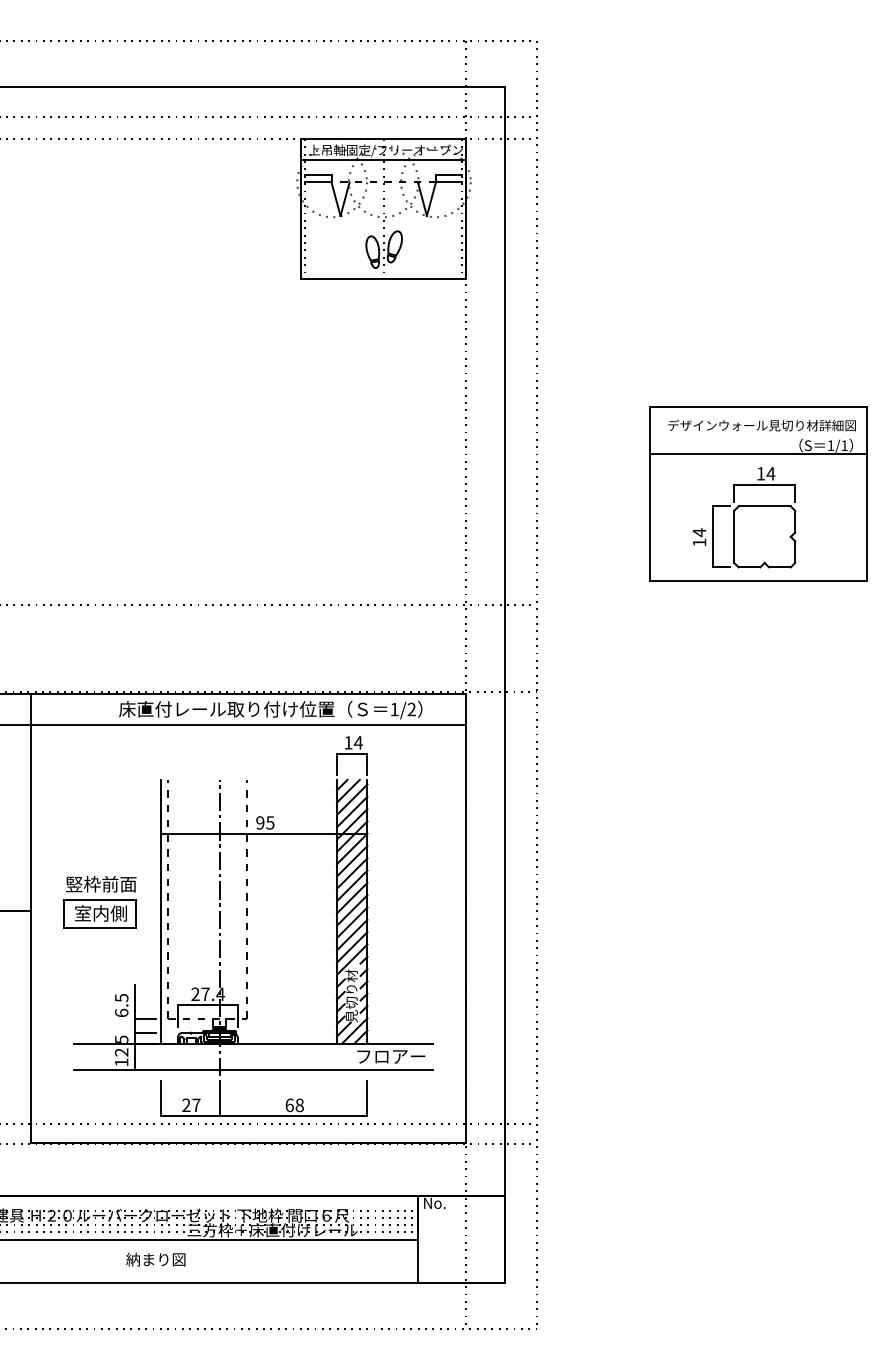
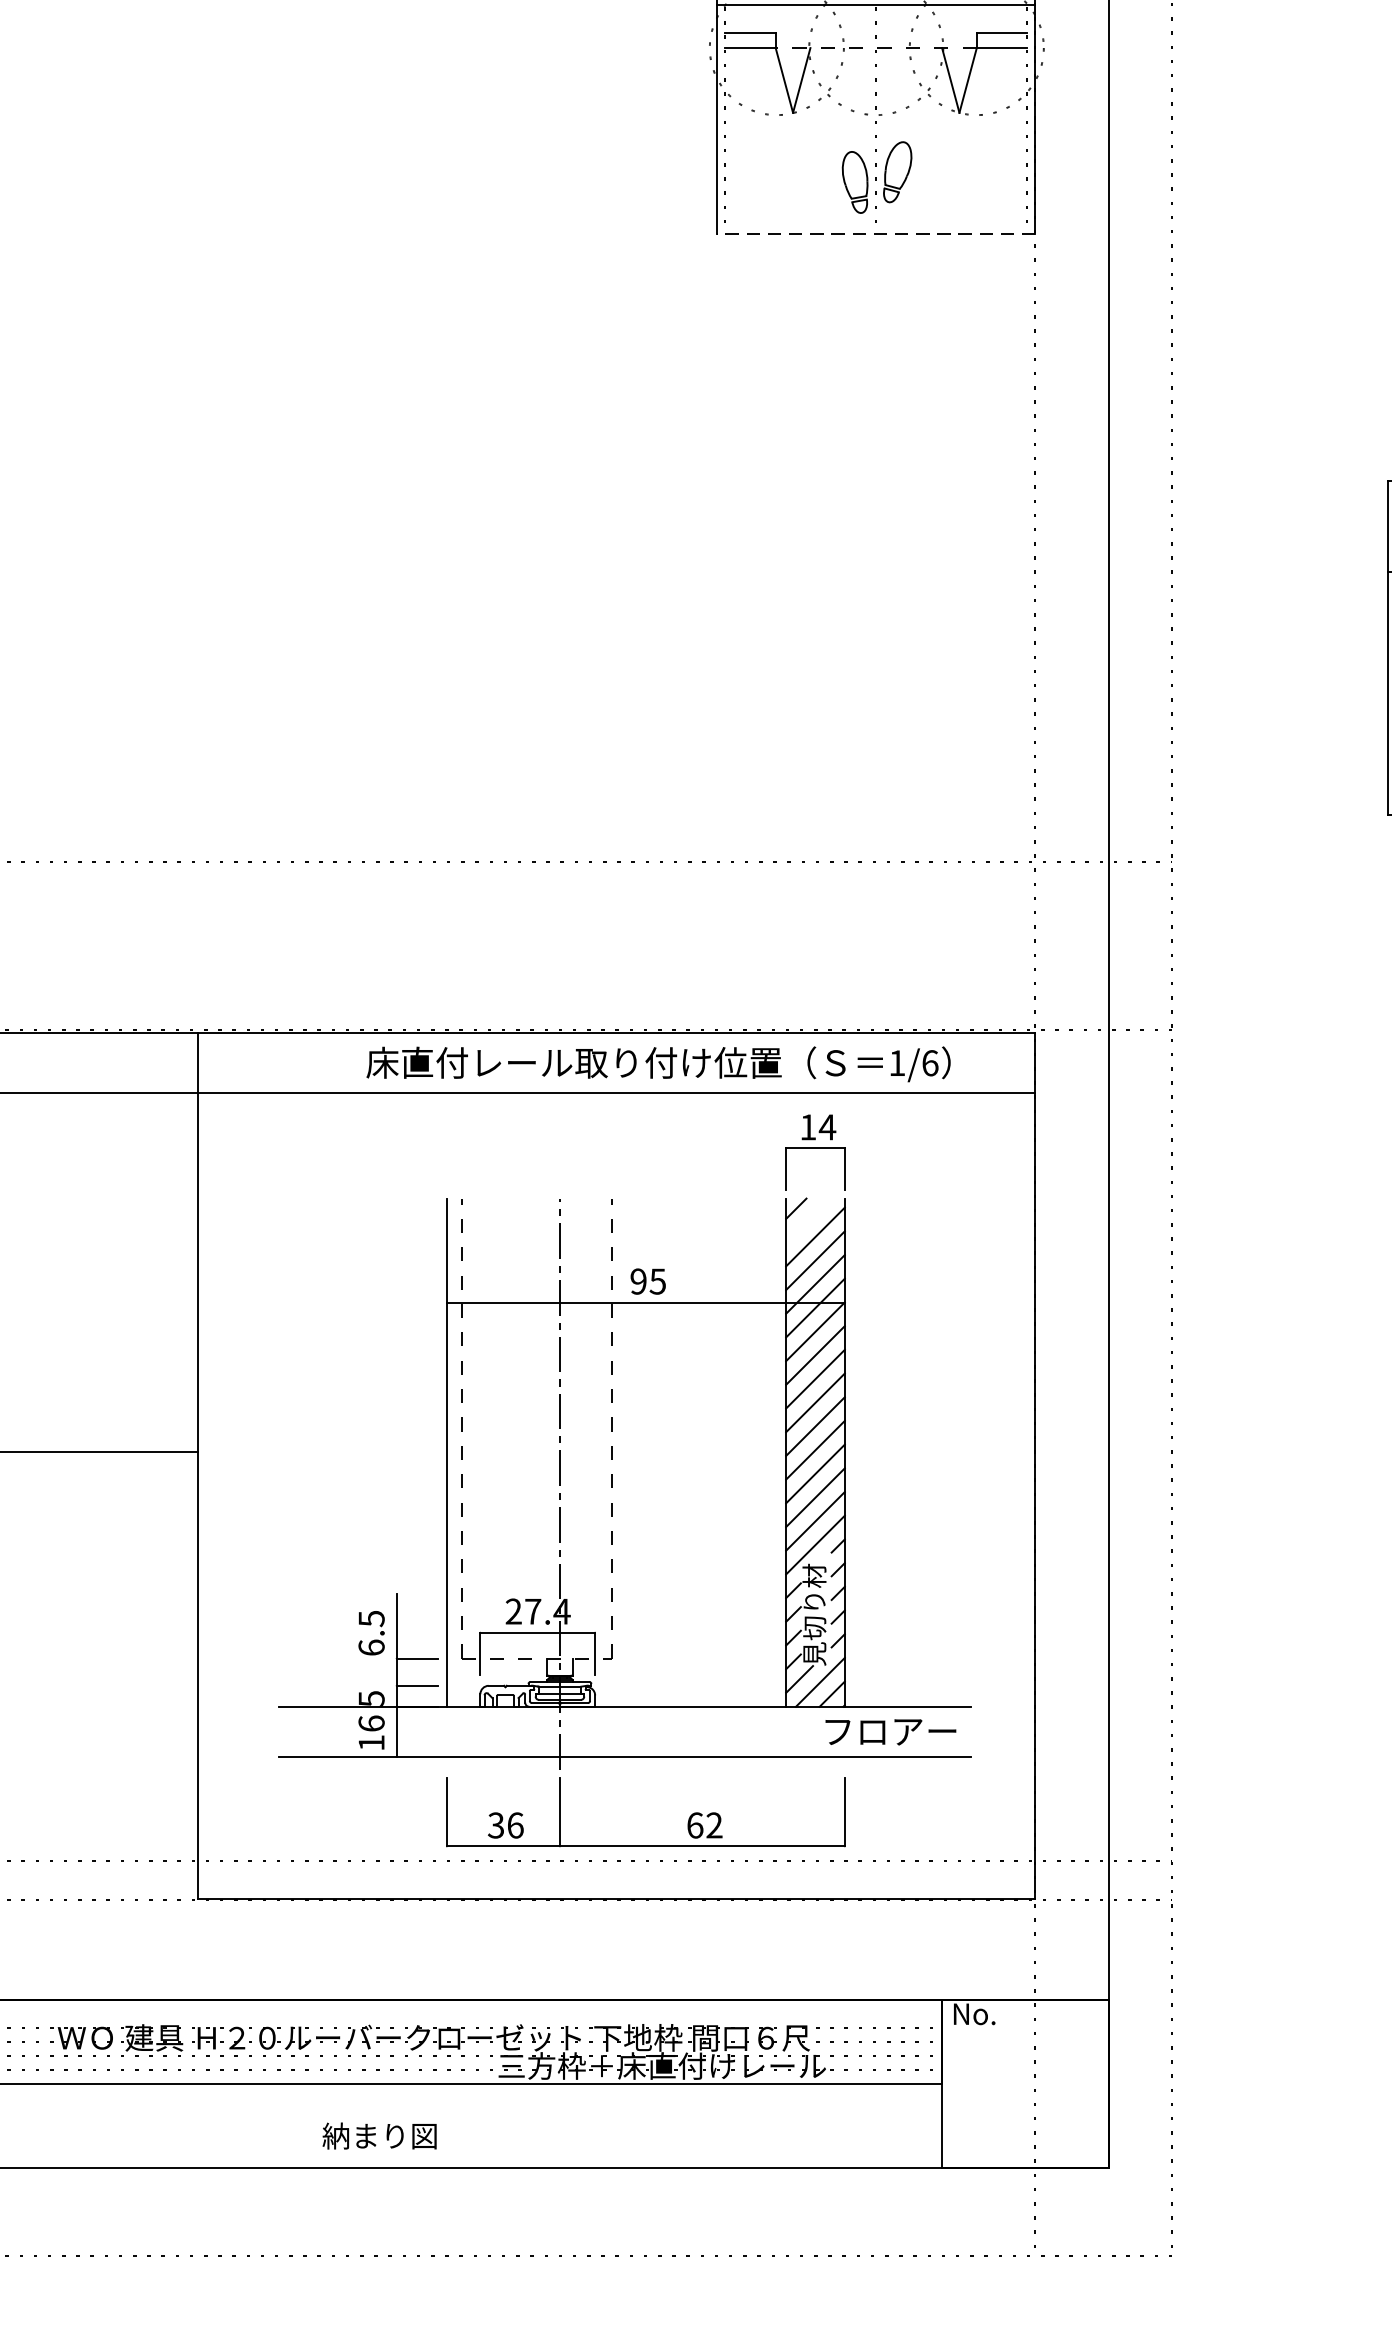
line: (383, 279) -> (875, 235), solid -> dashed
text: (411, 709) -> (929, 1063), 1/2 -> 1/6
line: (347, 790) -> (806, 1219), removed
part: (99, 902) -> (328, 1434), removed
text: (121, 1052) -> (371, 1723), 12 -> 16
text: (191, 1105) -> (506, 1825), 27 -> 36
text: (299, 1105) -> (714, 1825), 68 -> 62
text: (155, 1259) -> (378, 2135), moved

